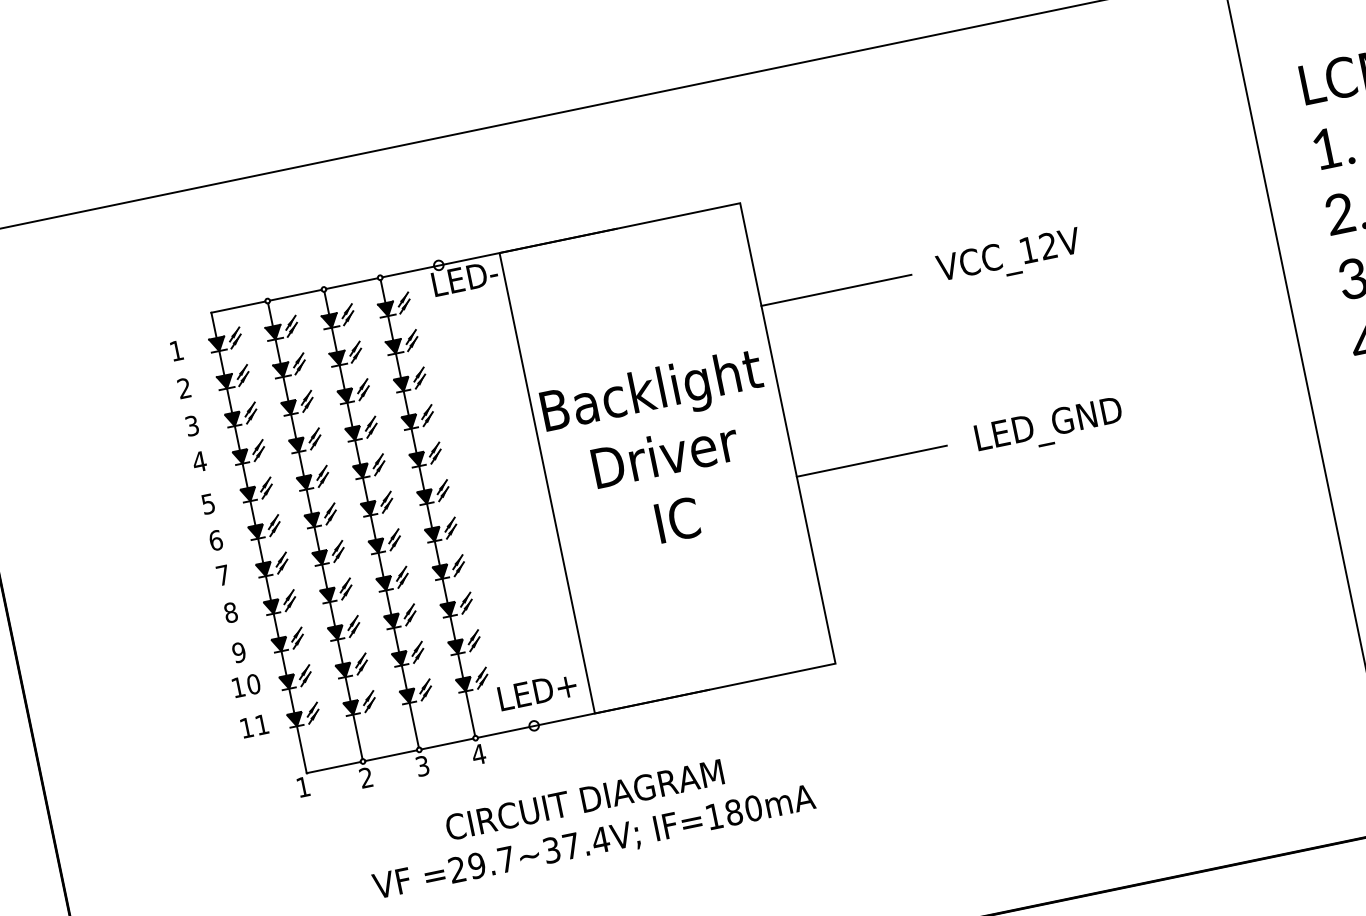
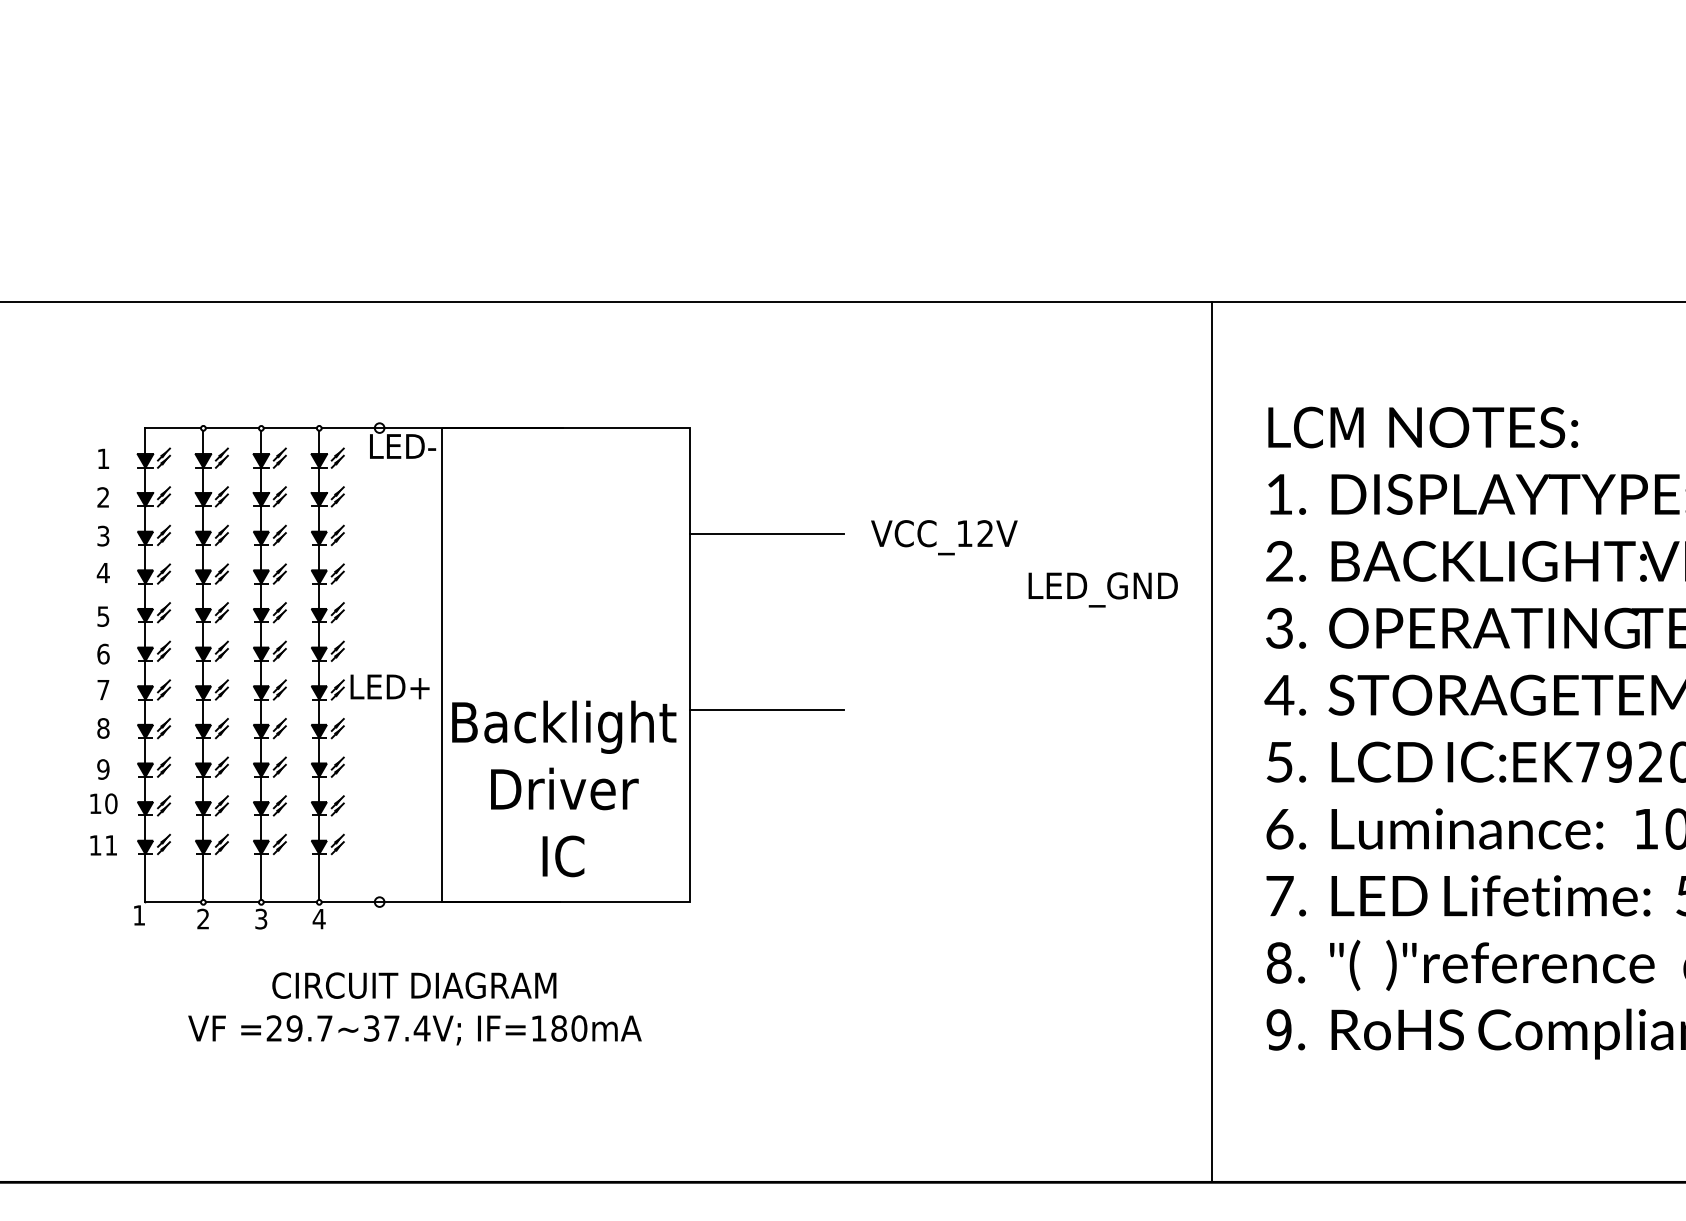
text: (1048, 427) -> (1102, 589), moved
text: (665, 453) -> (564, 788), moved
text: (536, 691) -> (389, 686), moved

